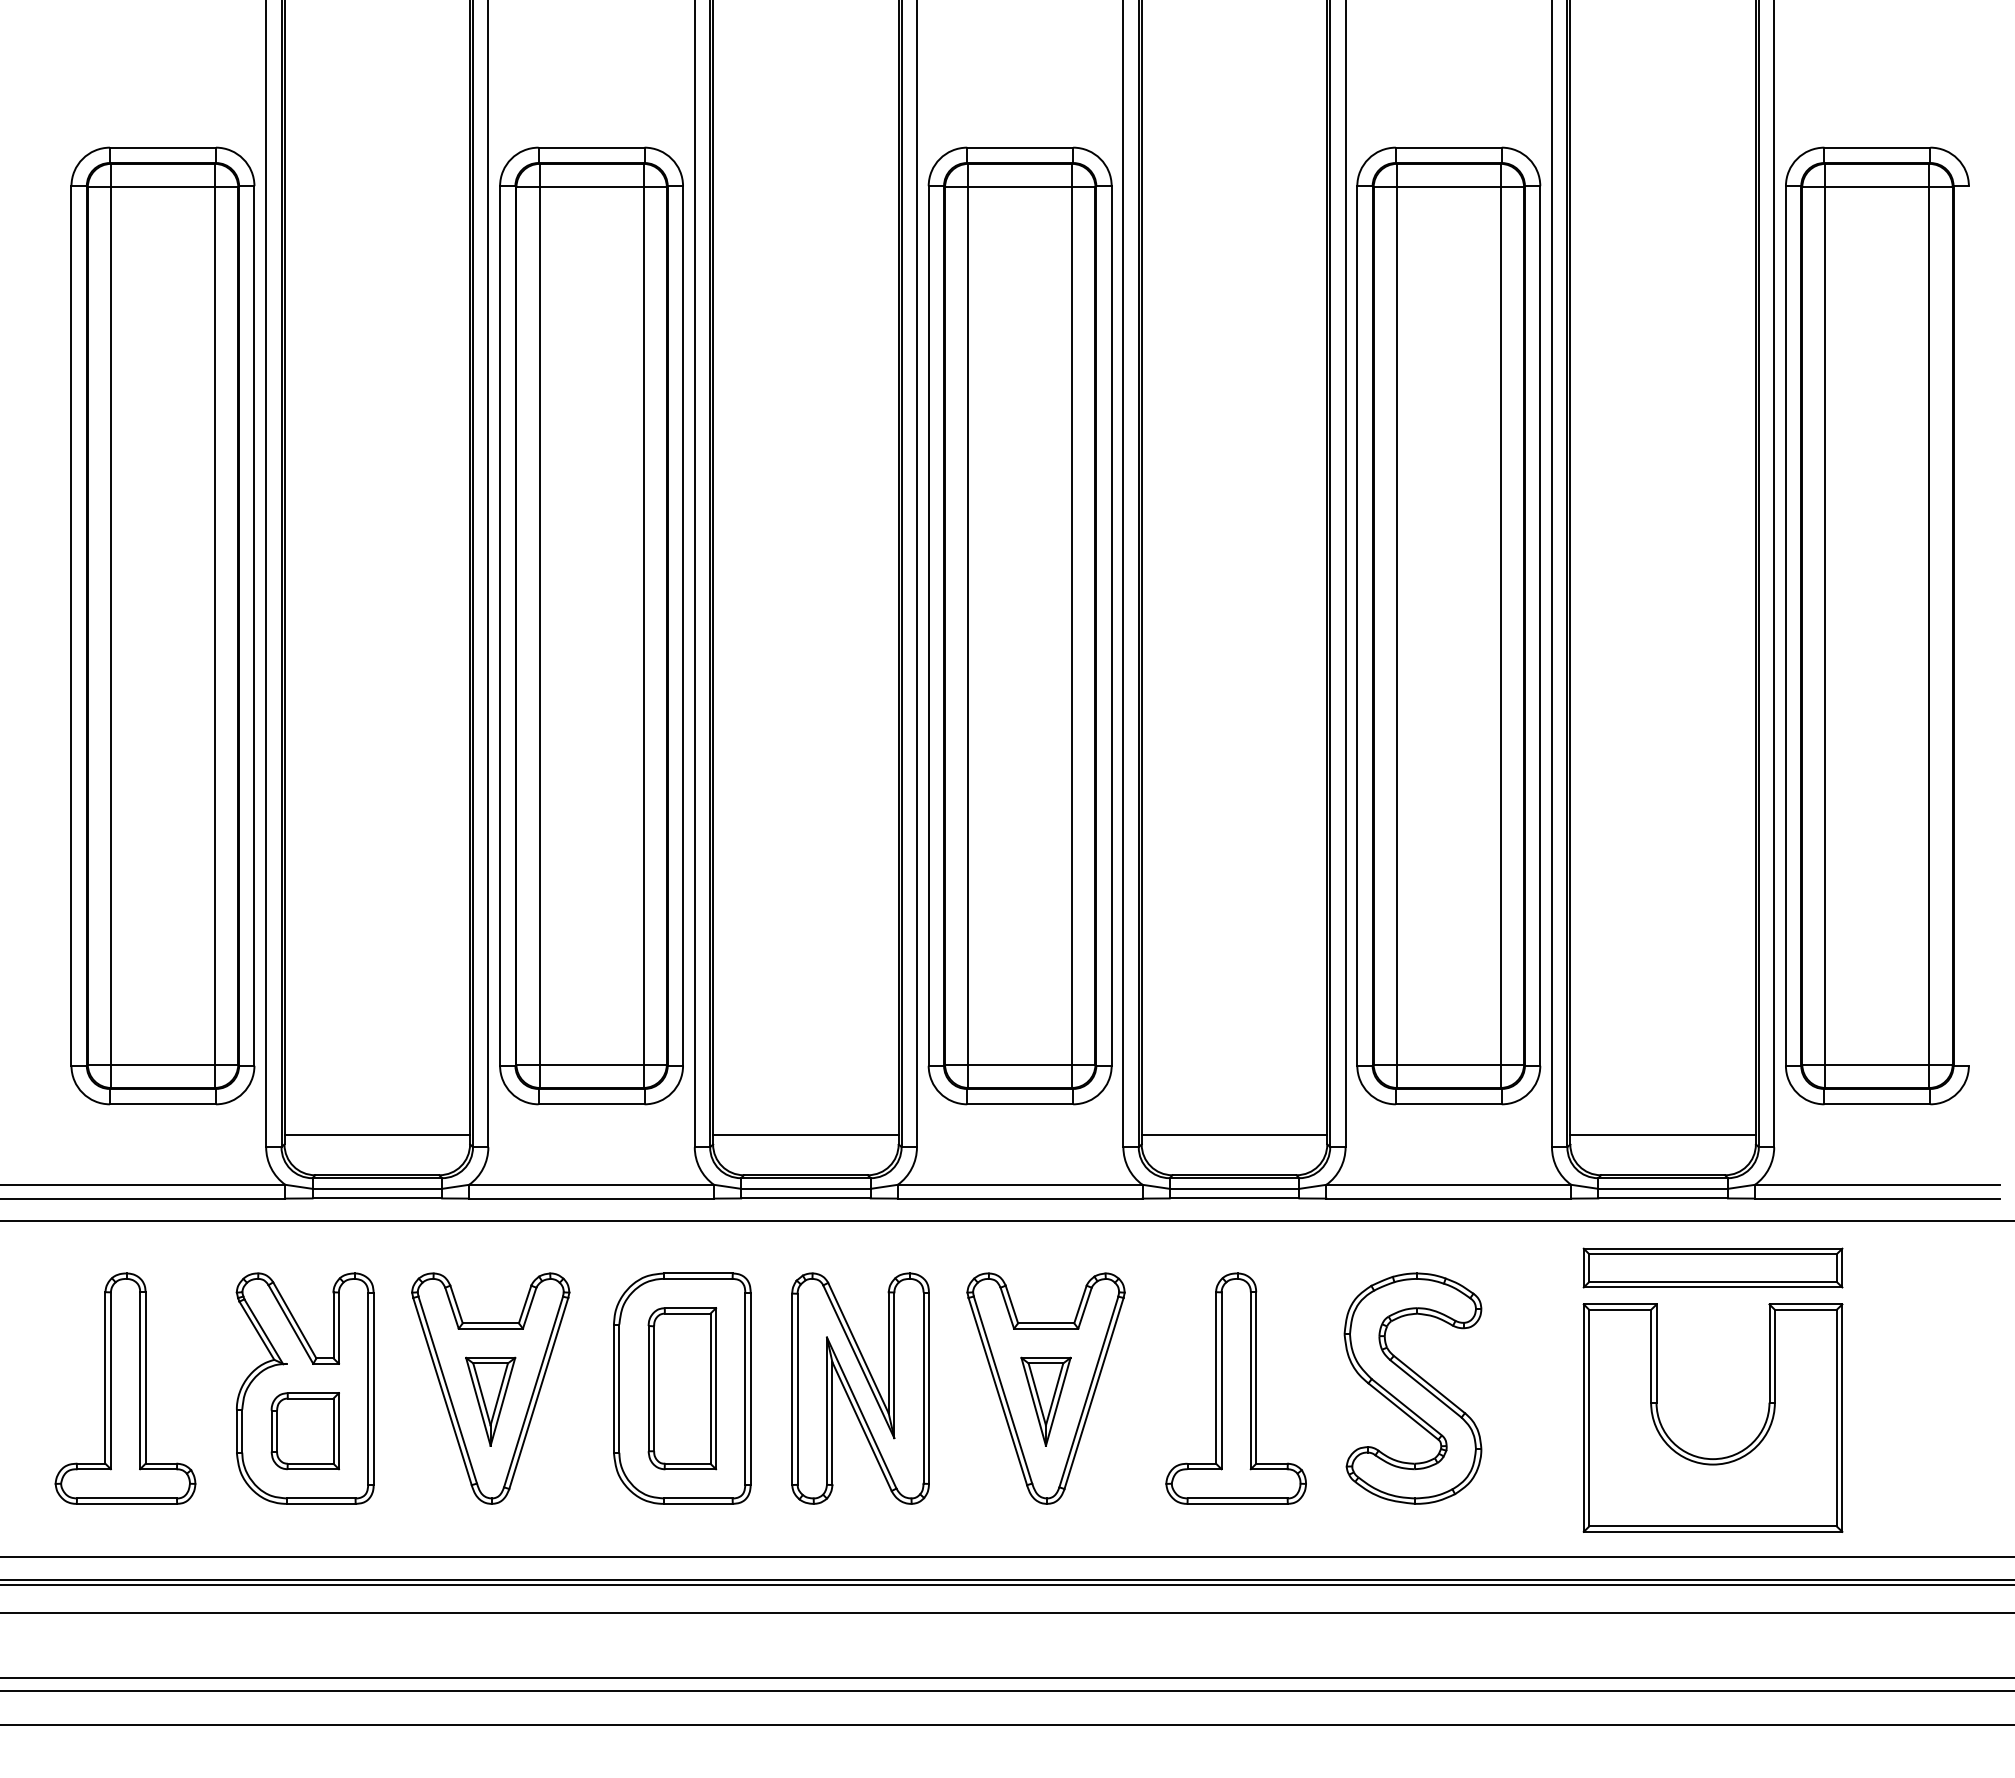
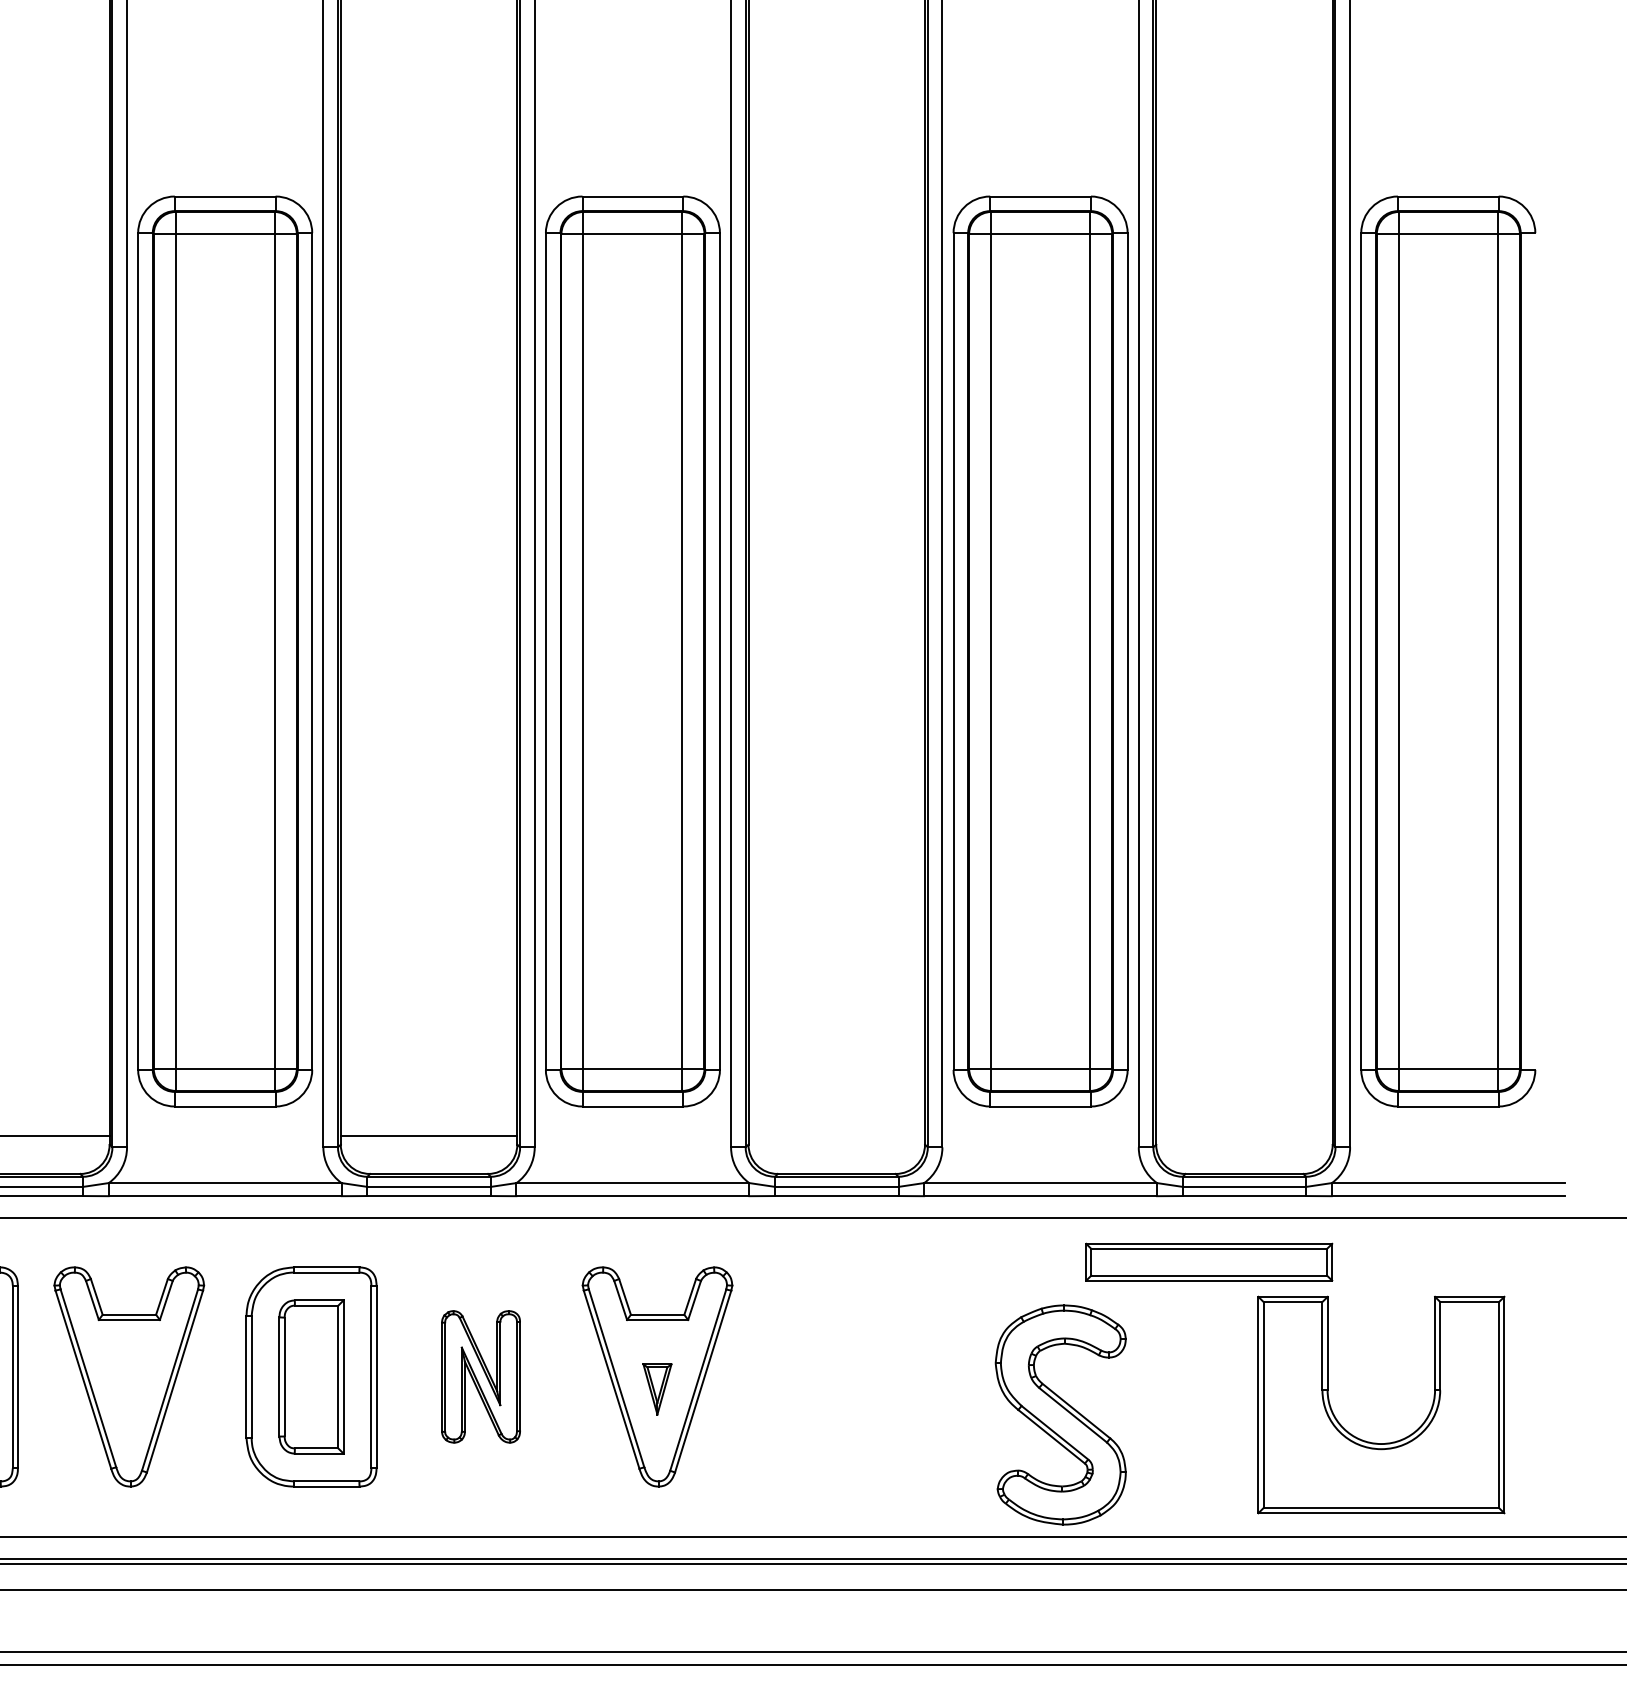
line: (1234, 1135) -> (836, 1136), removed
line: (1663, 1135) -> (1244, 1136), removed
part: (1712, 1267) -> (1208, 1261), moved
part: (860, 1388) -> (481, 1376), size x0.6
part: (1235, 1388) -> (837, 1376), removed
part: (1412, 1388) -> (1060, 1414), moved
part: (490, 1401) -> (129, 1389), removed
part: (1045, 1401) -> (656, 1389), size x0.6
part: (1706, 1457) -> (1375, 1442), moved

